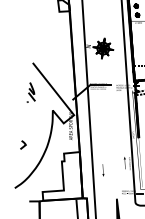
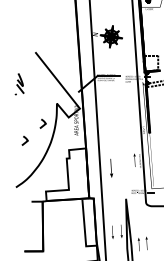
part: (31, 92) -> (19, 84), moved
curve: (40, 128) -> (43, 122), added
part: (103, 169) -> (111, 167), size x1.4

